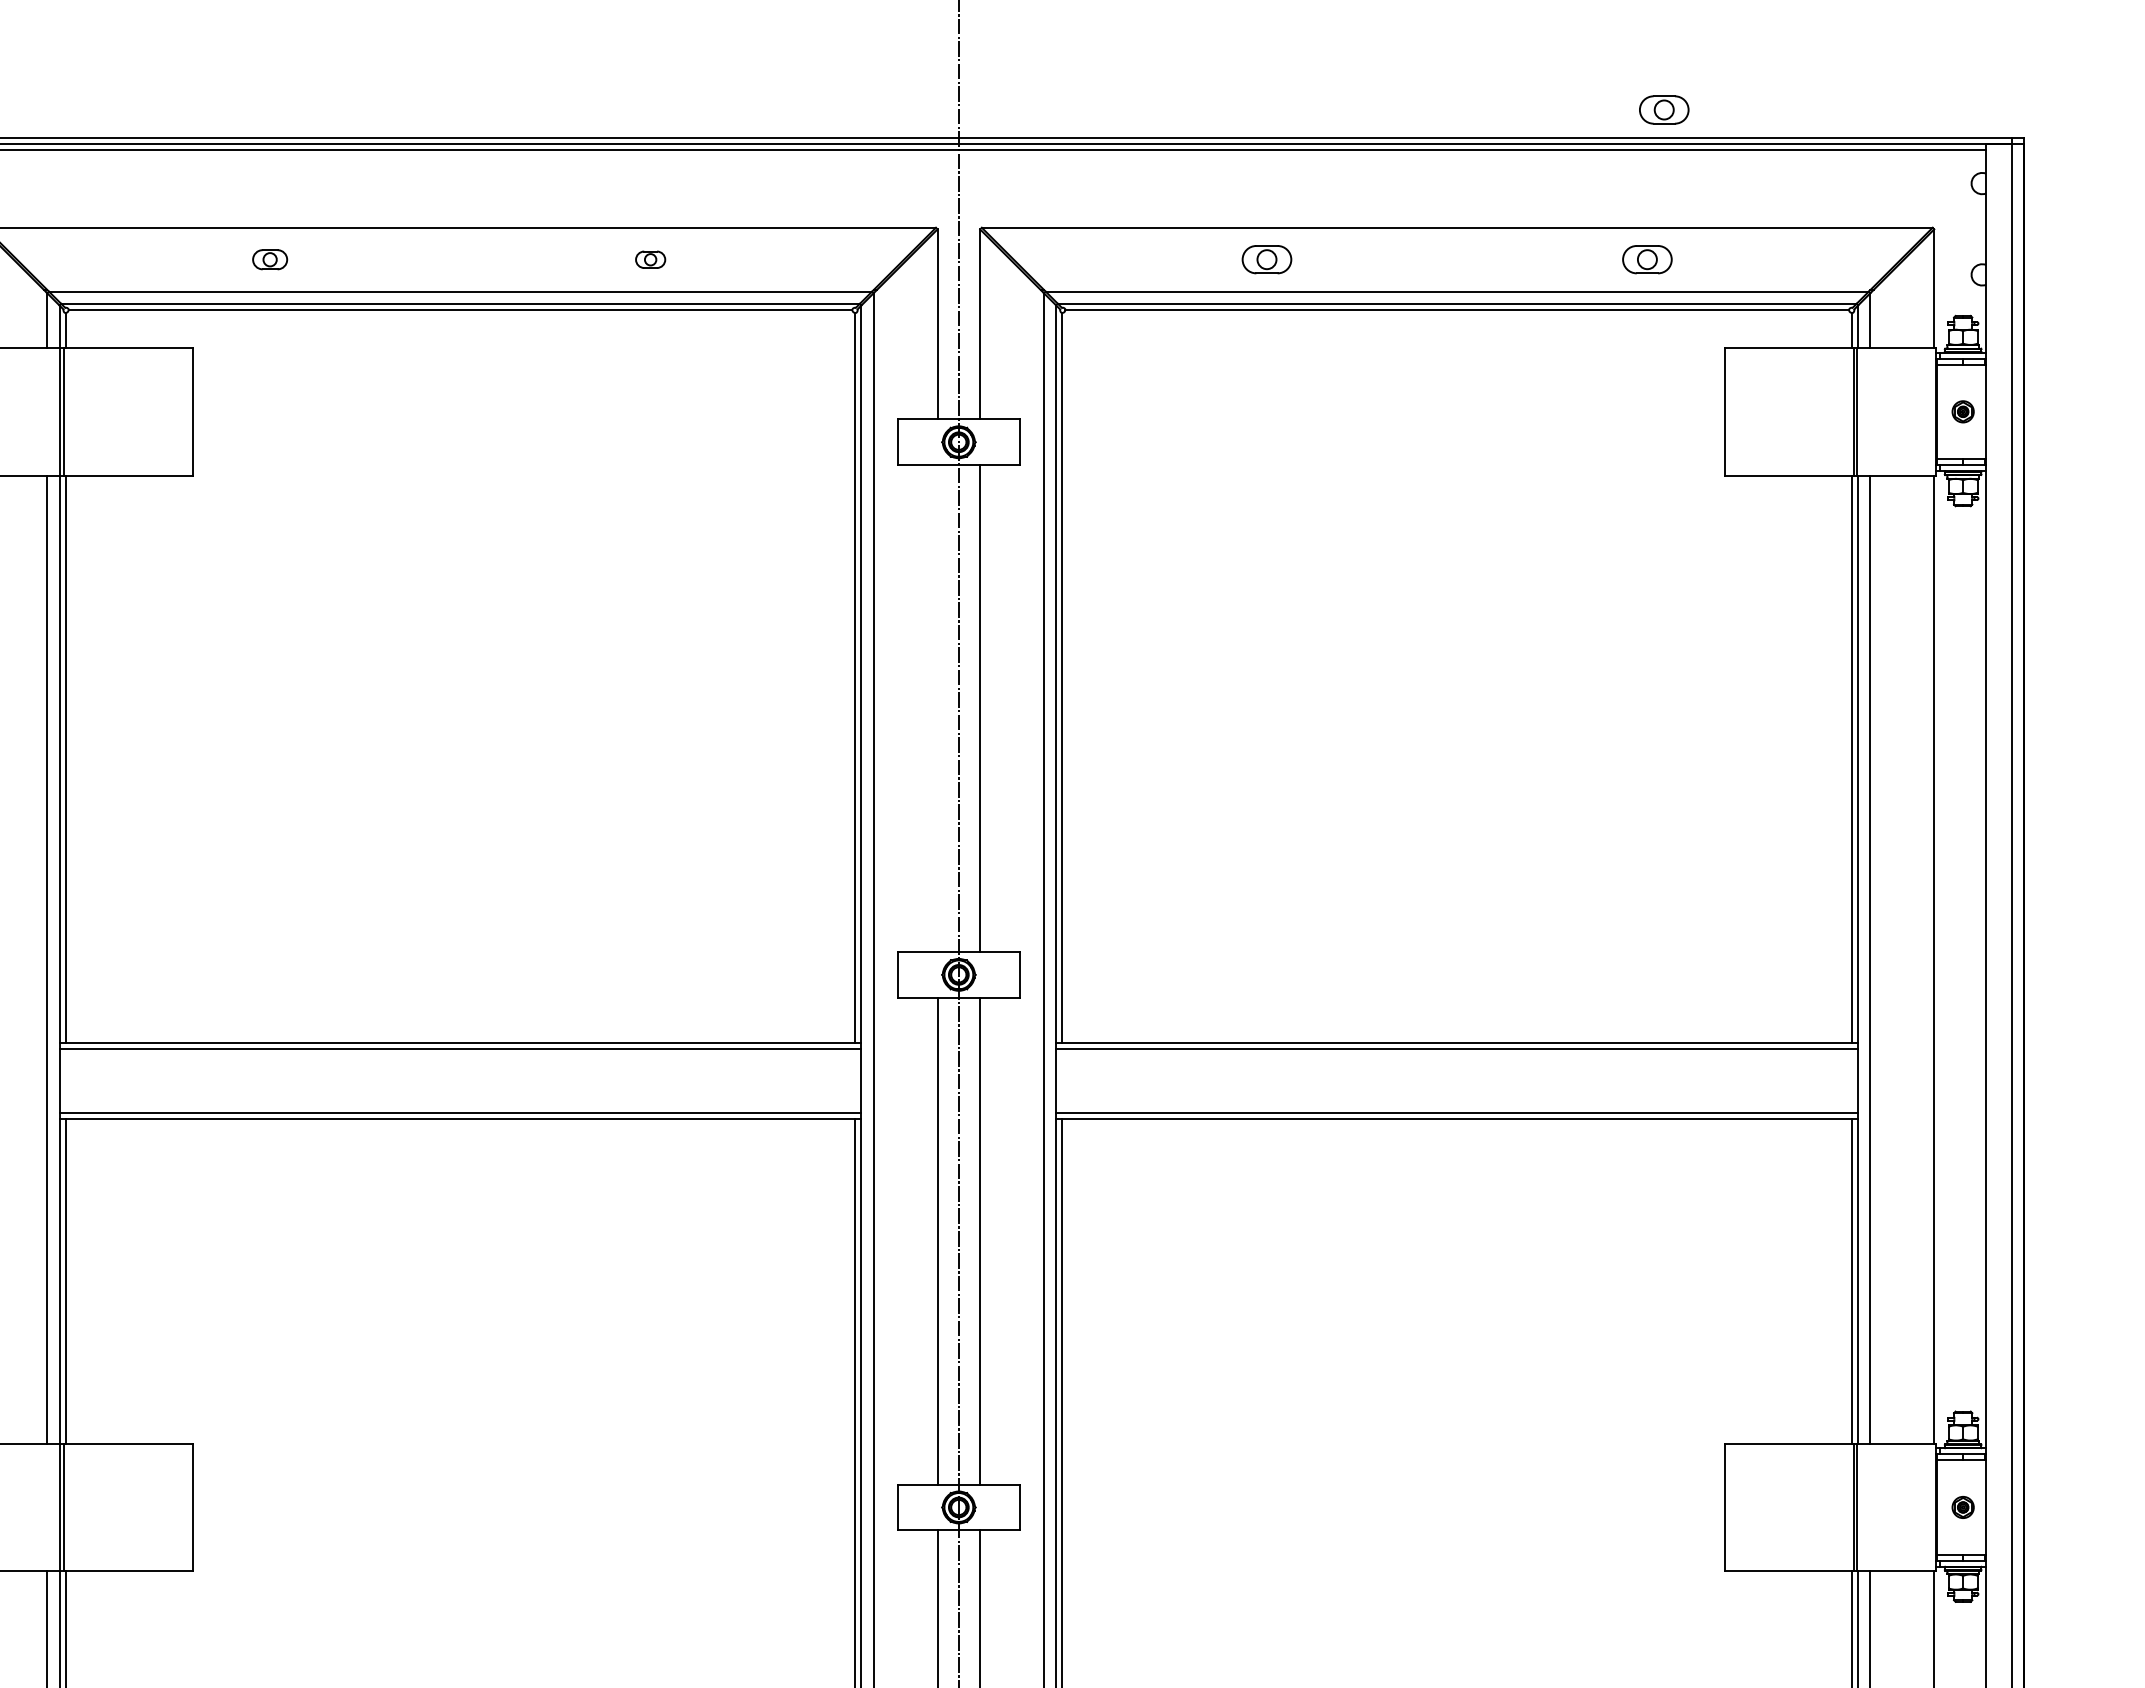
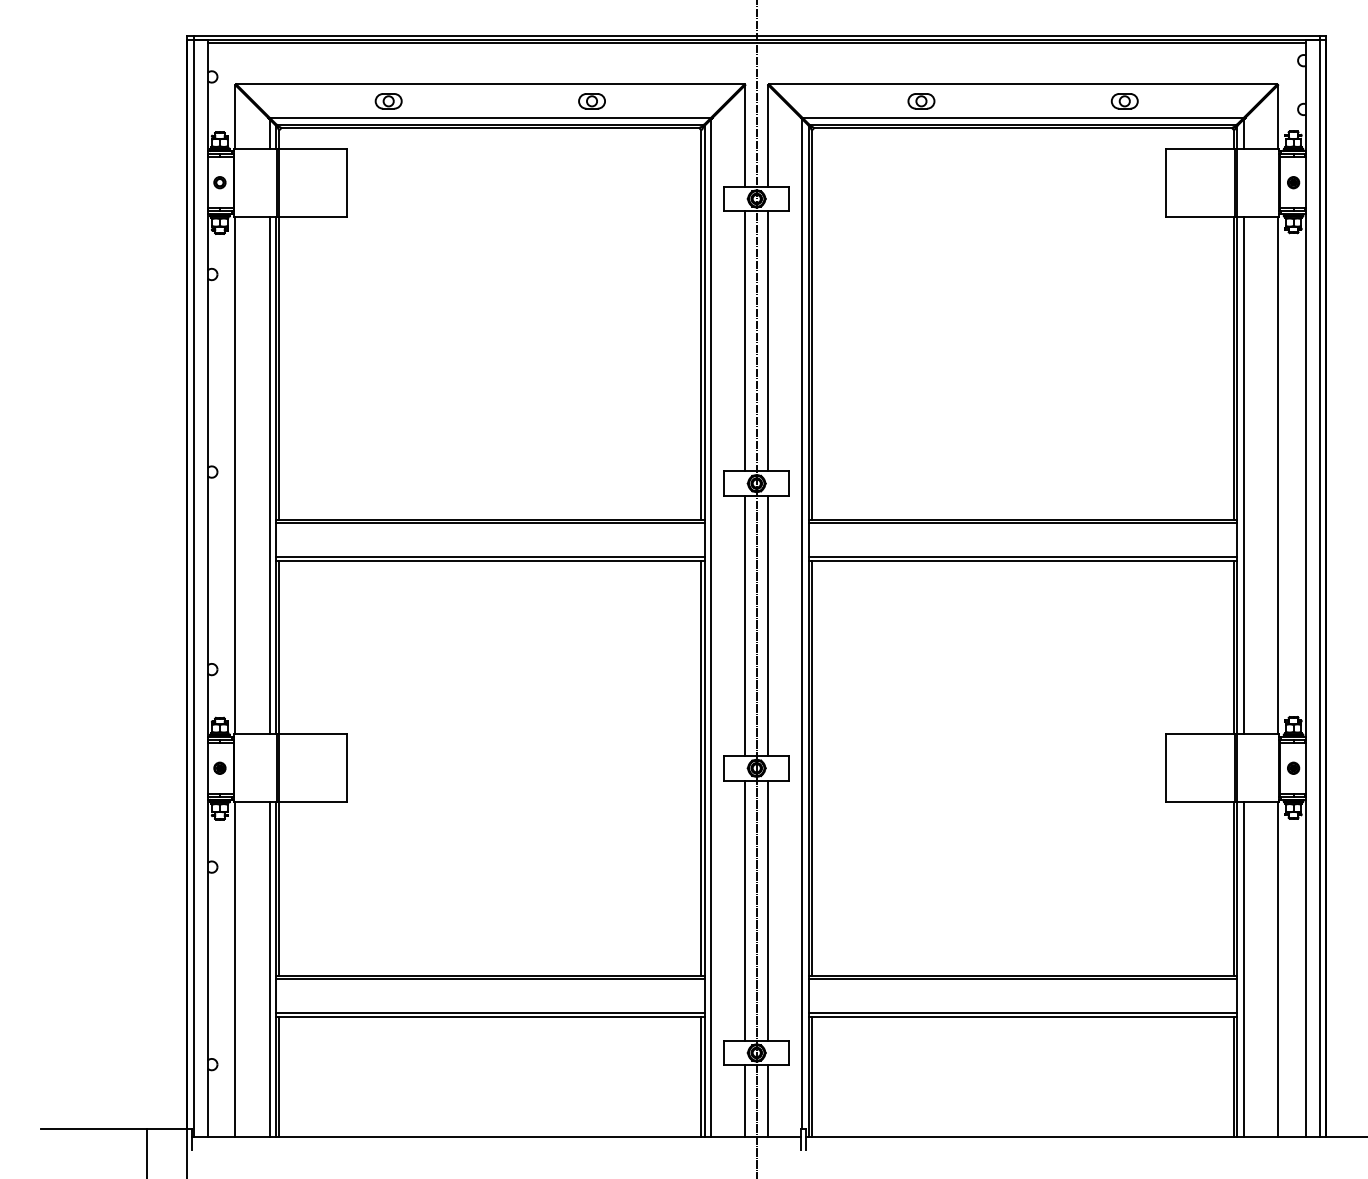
part: (1663, 110) -> (1133, 21), removed
part: (269, 259) -> (388, 101), size x1.43
part: (649, 259) -> (591, 101), size x1.67
line: (937, 708) -> (745, 341), added

